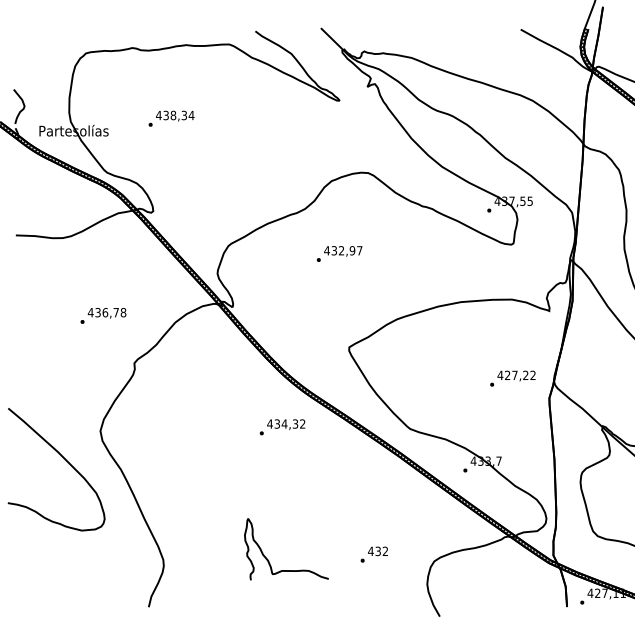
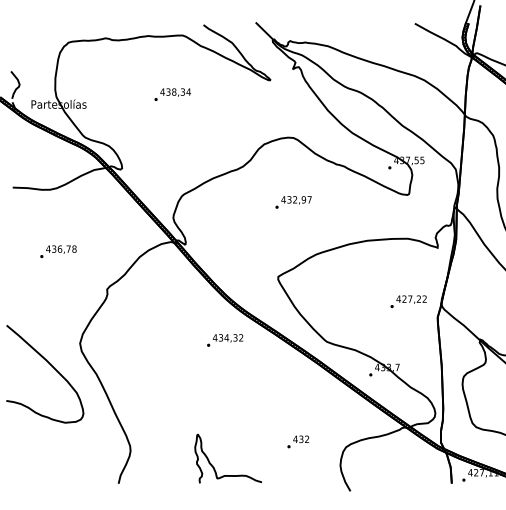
text: (171, 118) -> (172, 94), moved
text: (339, 254) -> (293, 202), moved
text: (103, 315) -> (58, 251), moved
curve: (269, 560) -> (214, 467), moved

